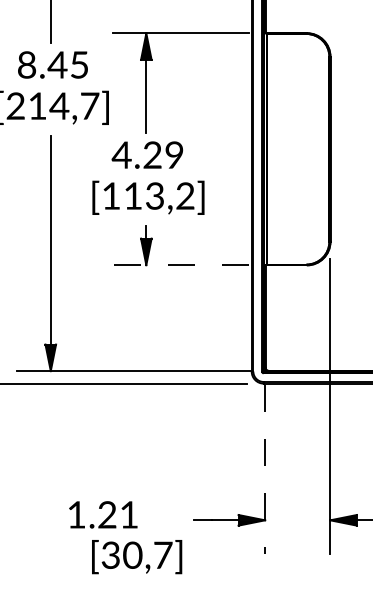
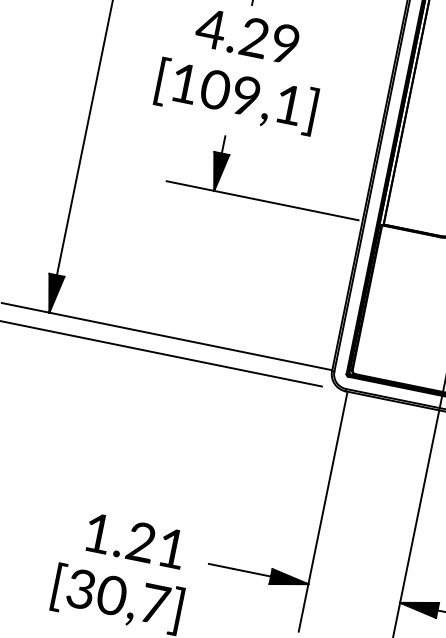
text: (158, 195) -> (251, 96), [113,2] -> [109,1]
line: (180, 265) -> (262, 201), dashed -> solid
line: (265, 469) -> (323, 512), dashed -> solid
text: (103, 514) -> (135, 540), moved

